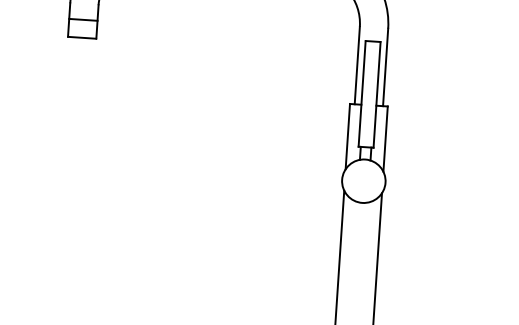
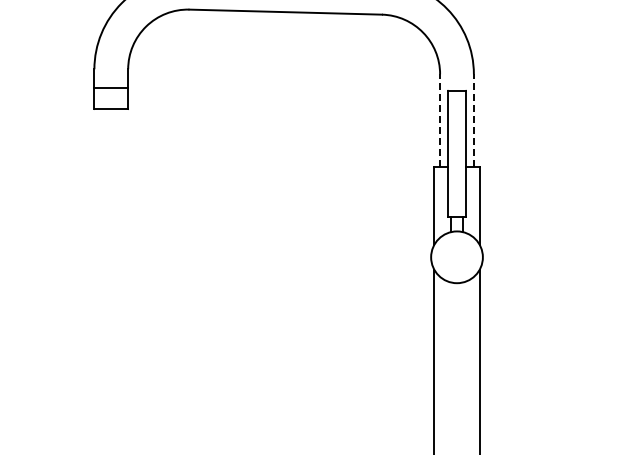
line: (357, 65) -> (440, 120), solid -> dashed
line: (385, 67) -> (473, 120), solid -> dashed

